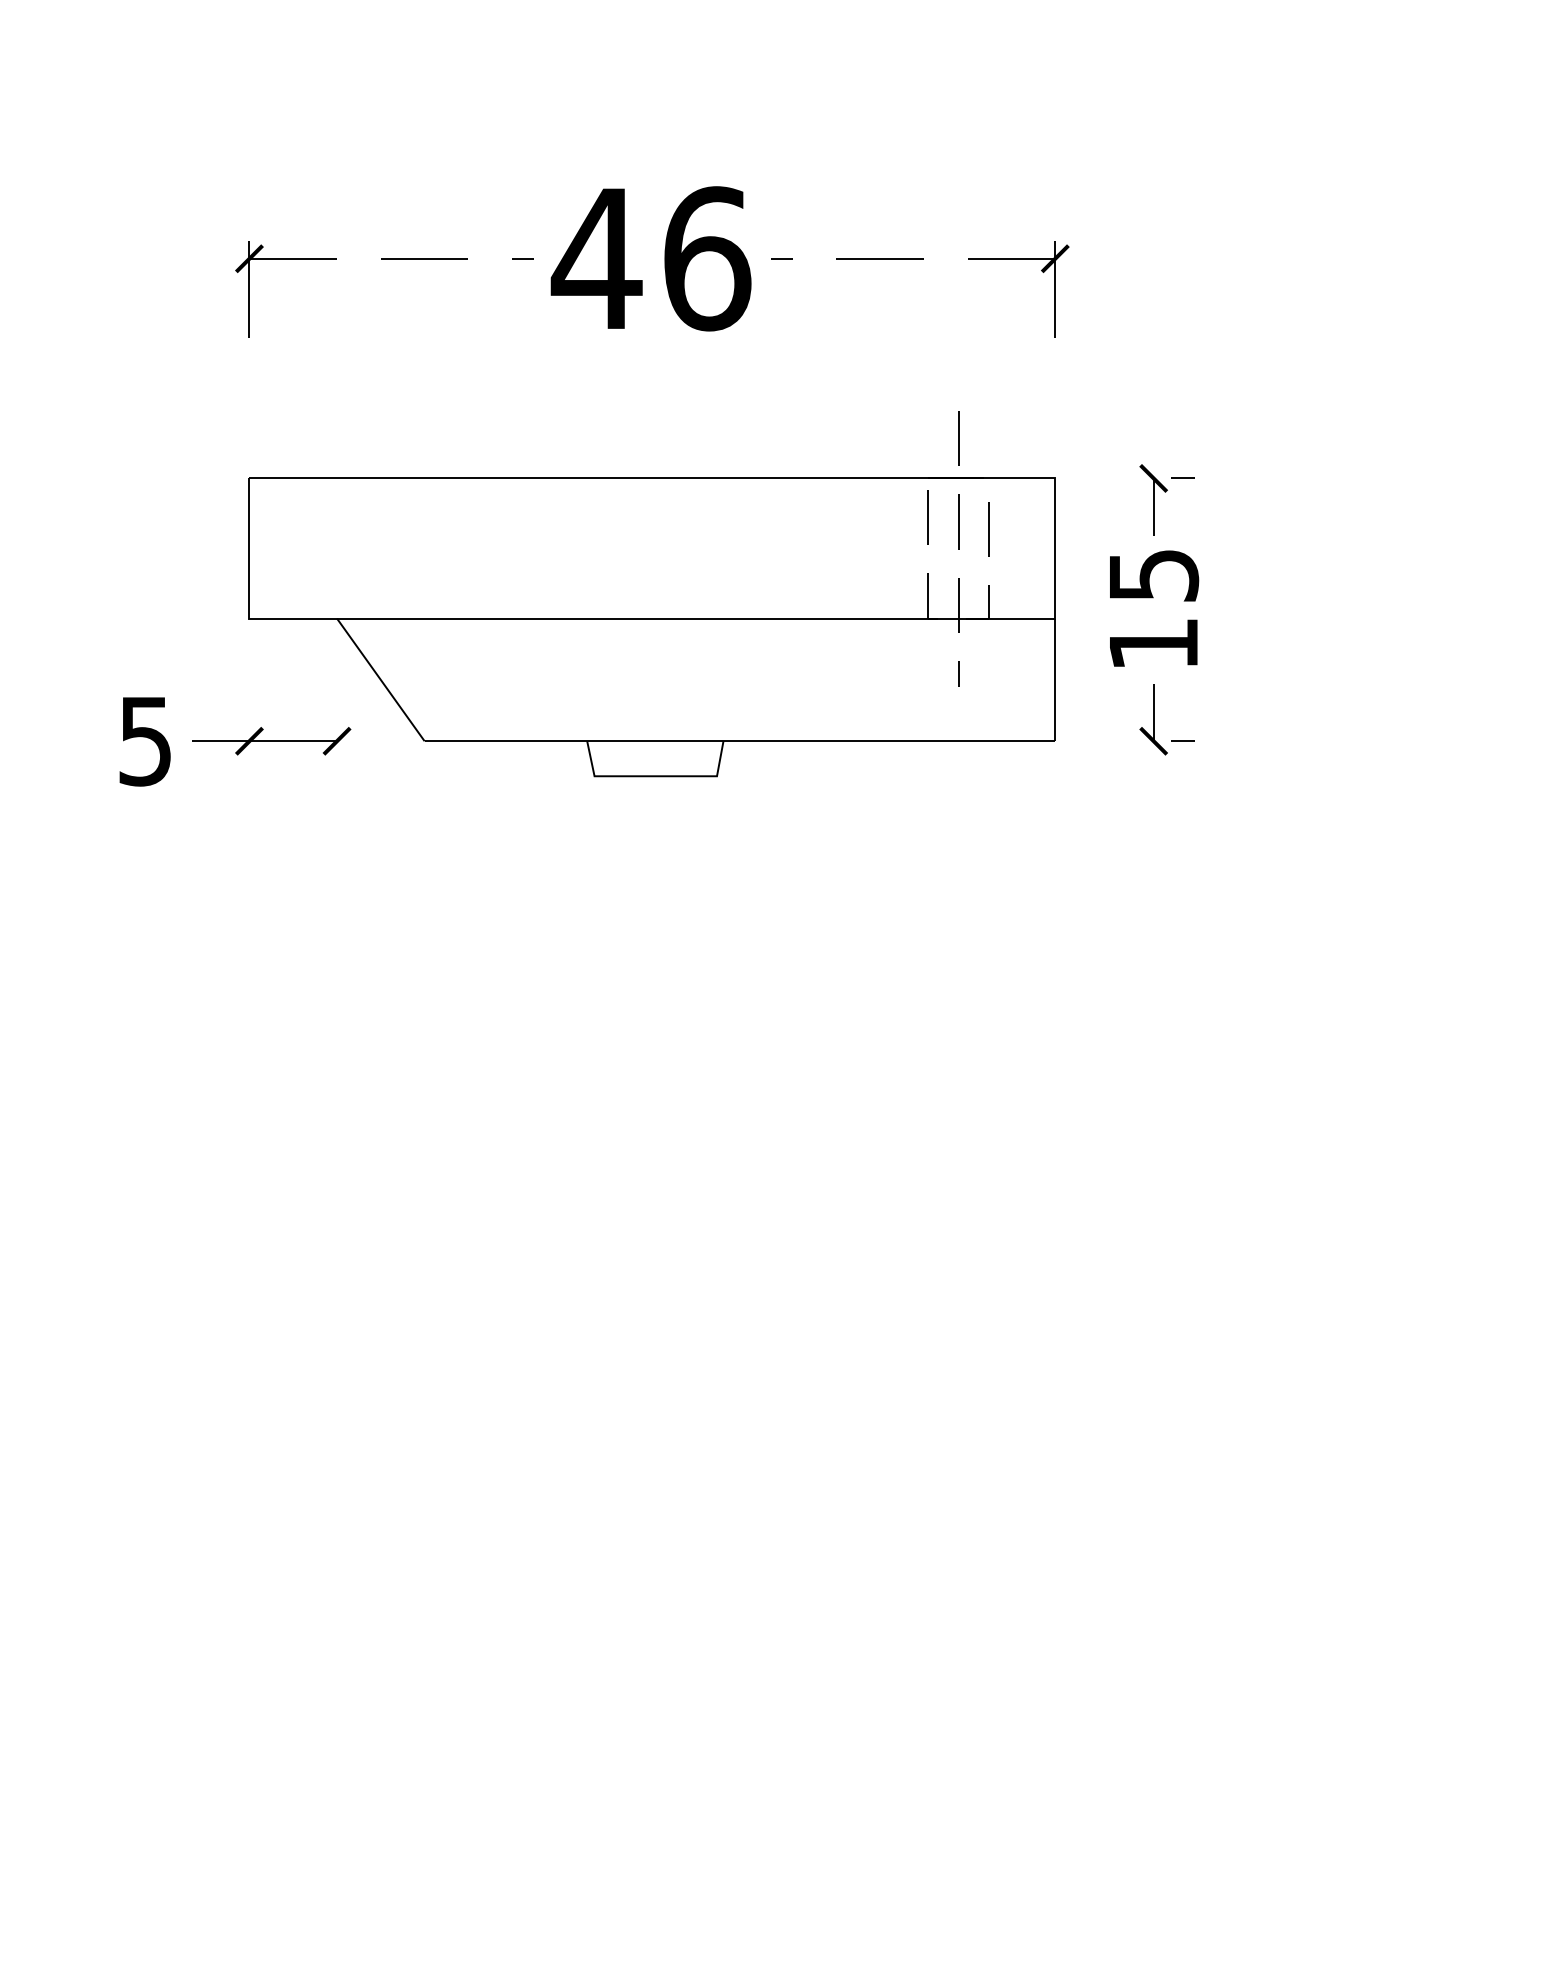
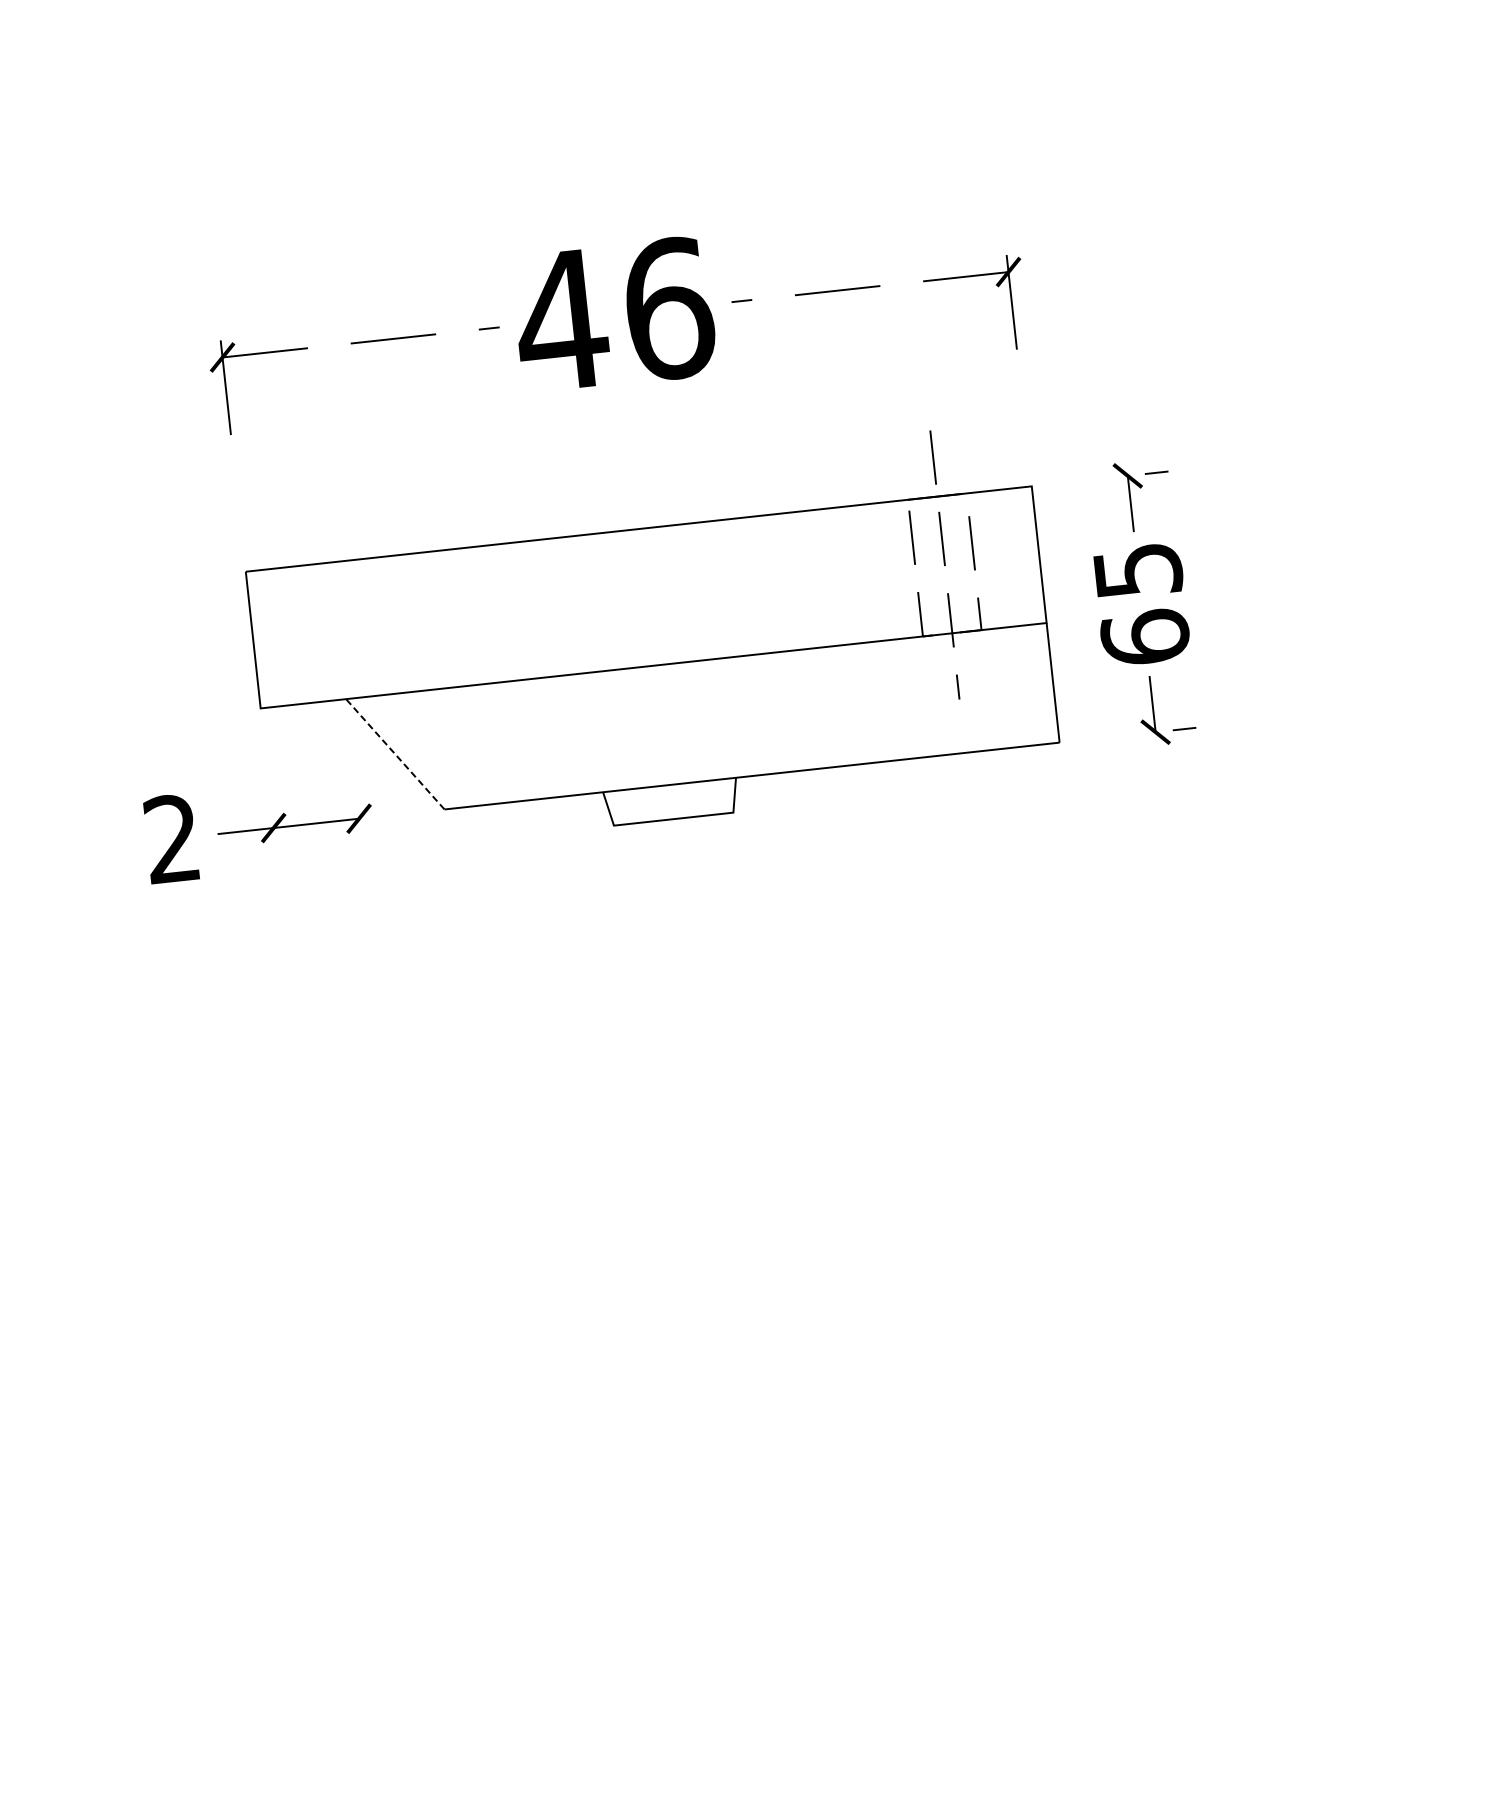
text: (1153, 643) -> (1145, 636), 15 -> 65
line: (380, 679) -> (394, 753), solid -> dashed
text: (144, 740) -> (171, 838), 5 -> 2

